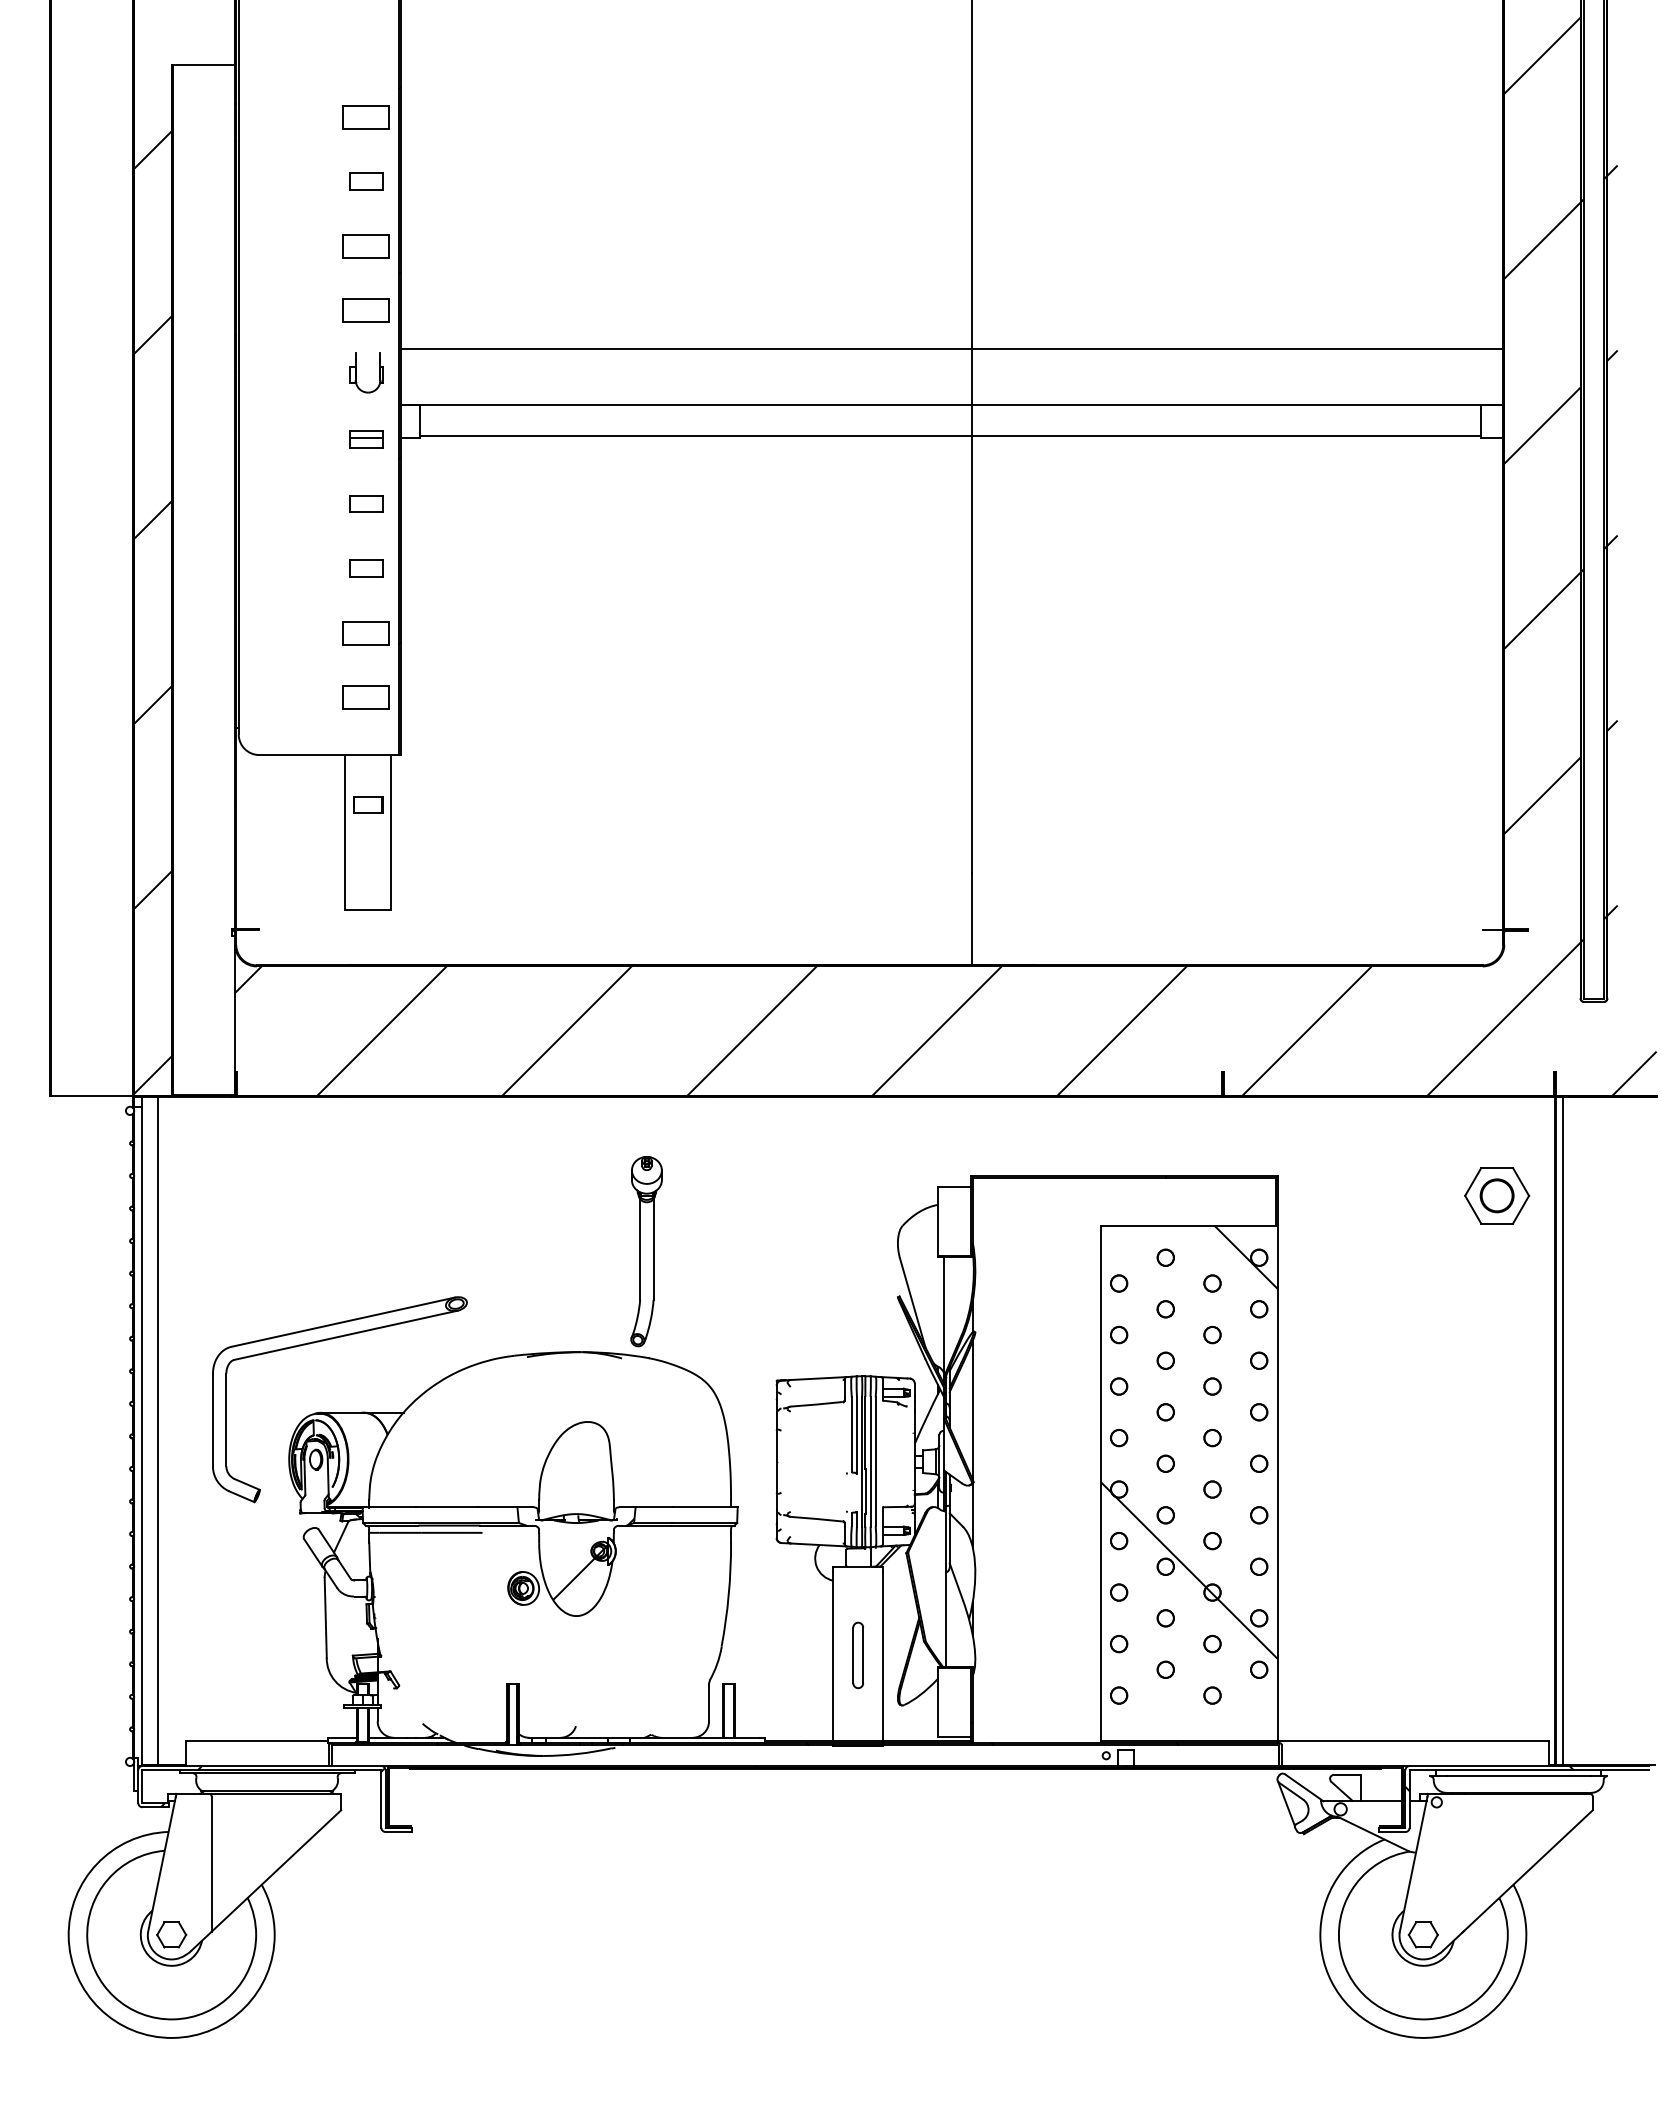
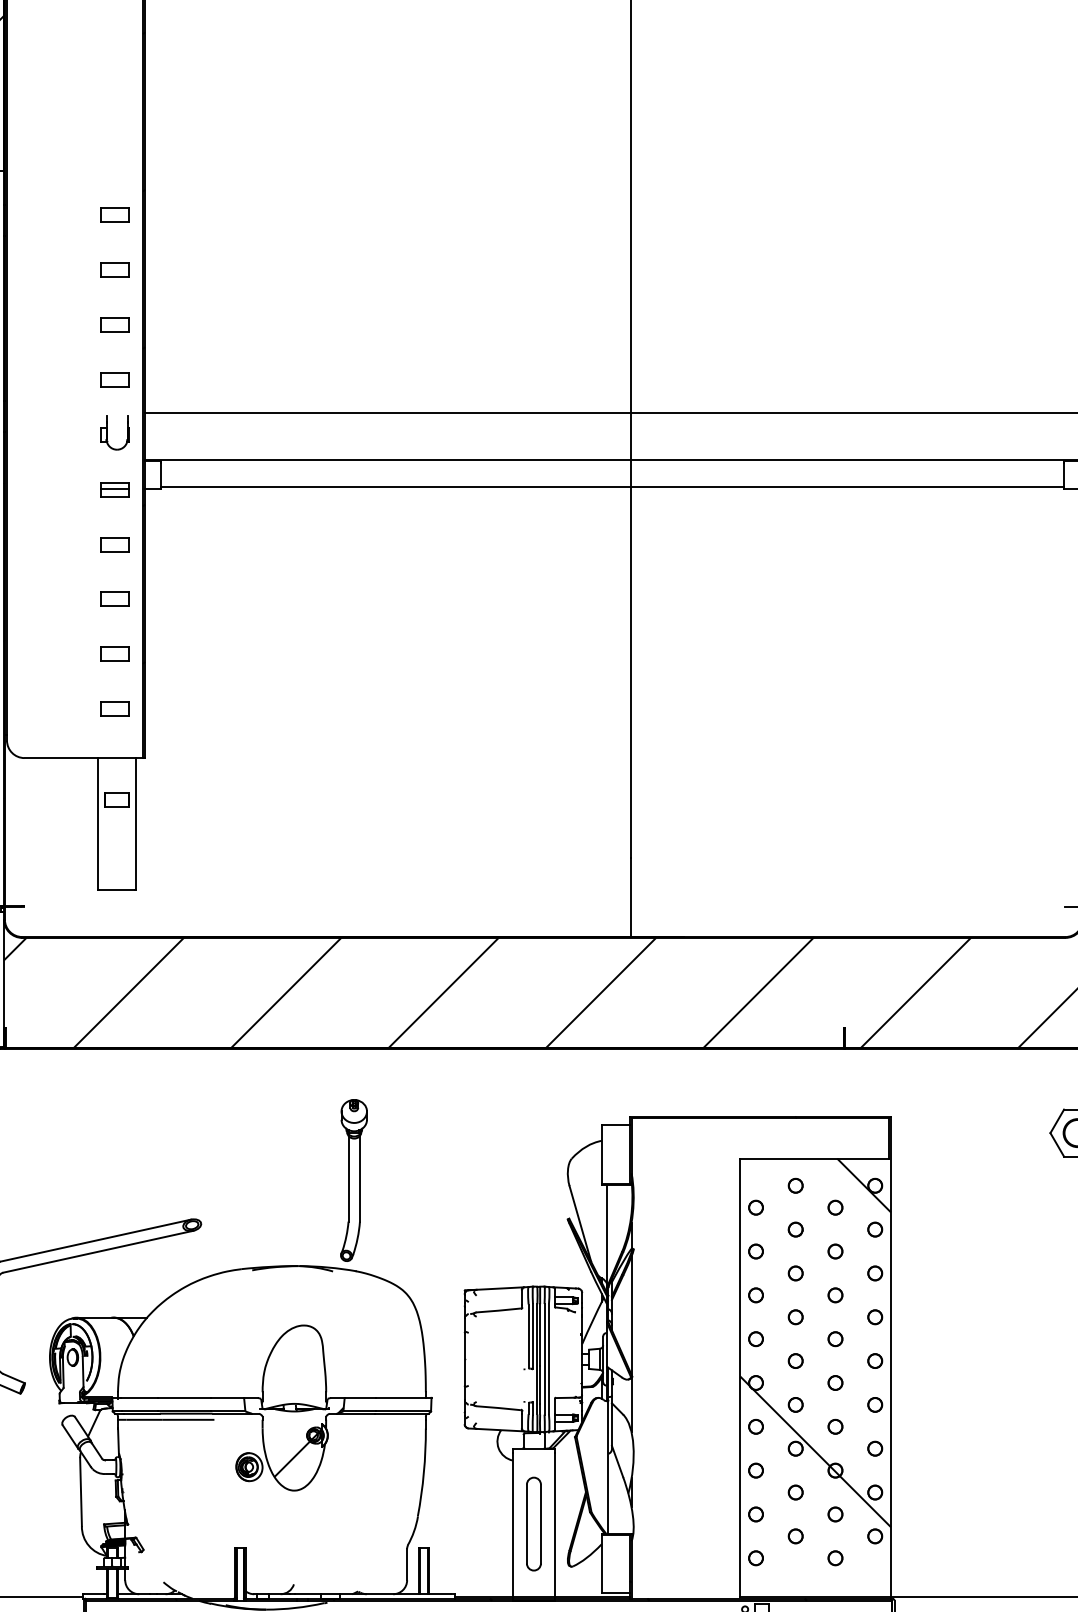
part: (366, 116) -> (115, 214), size x0.71
part: (366, 245) -> (115, 324), size x0.71
part: (366, 310) -> (115, 379), size x0.71
part: (366, 632) -> (115, 653), size x0.71
part: (366, 697) -> (115, 709), size x0.71
part: (858, 1655) -> (534, 1524), size x1.67

